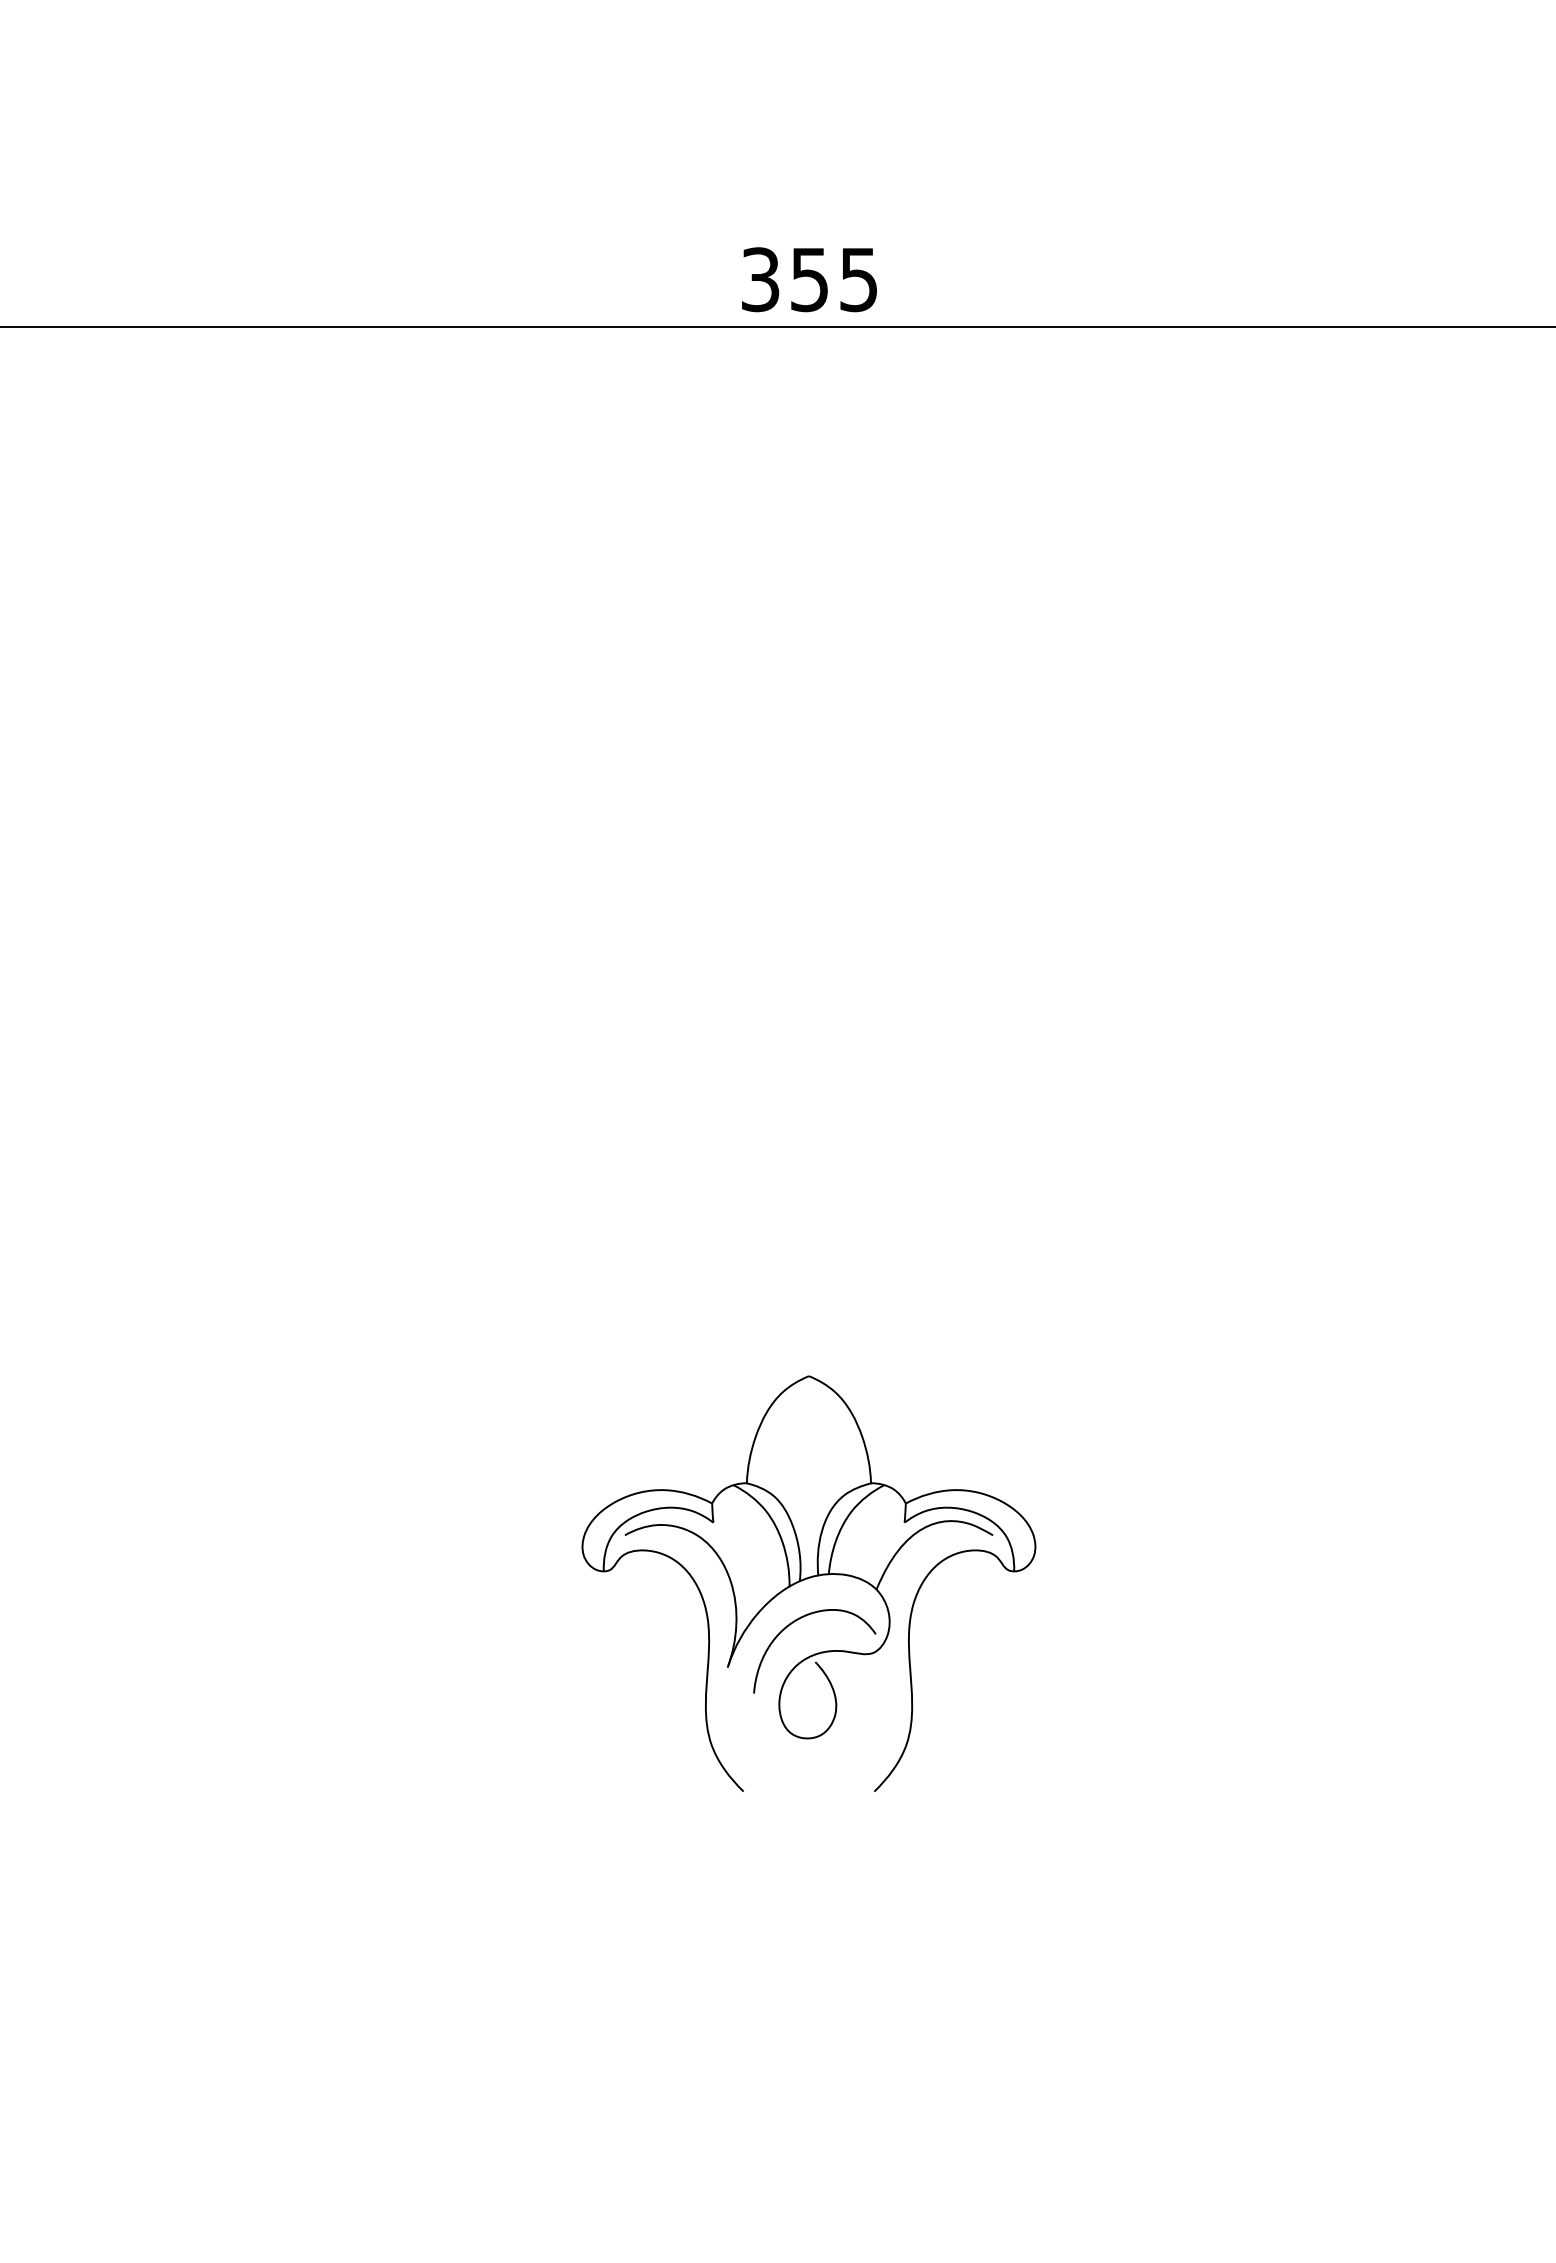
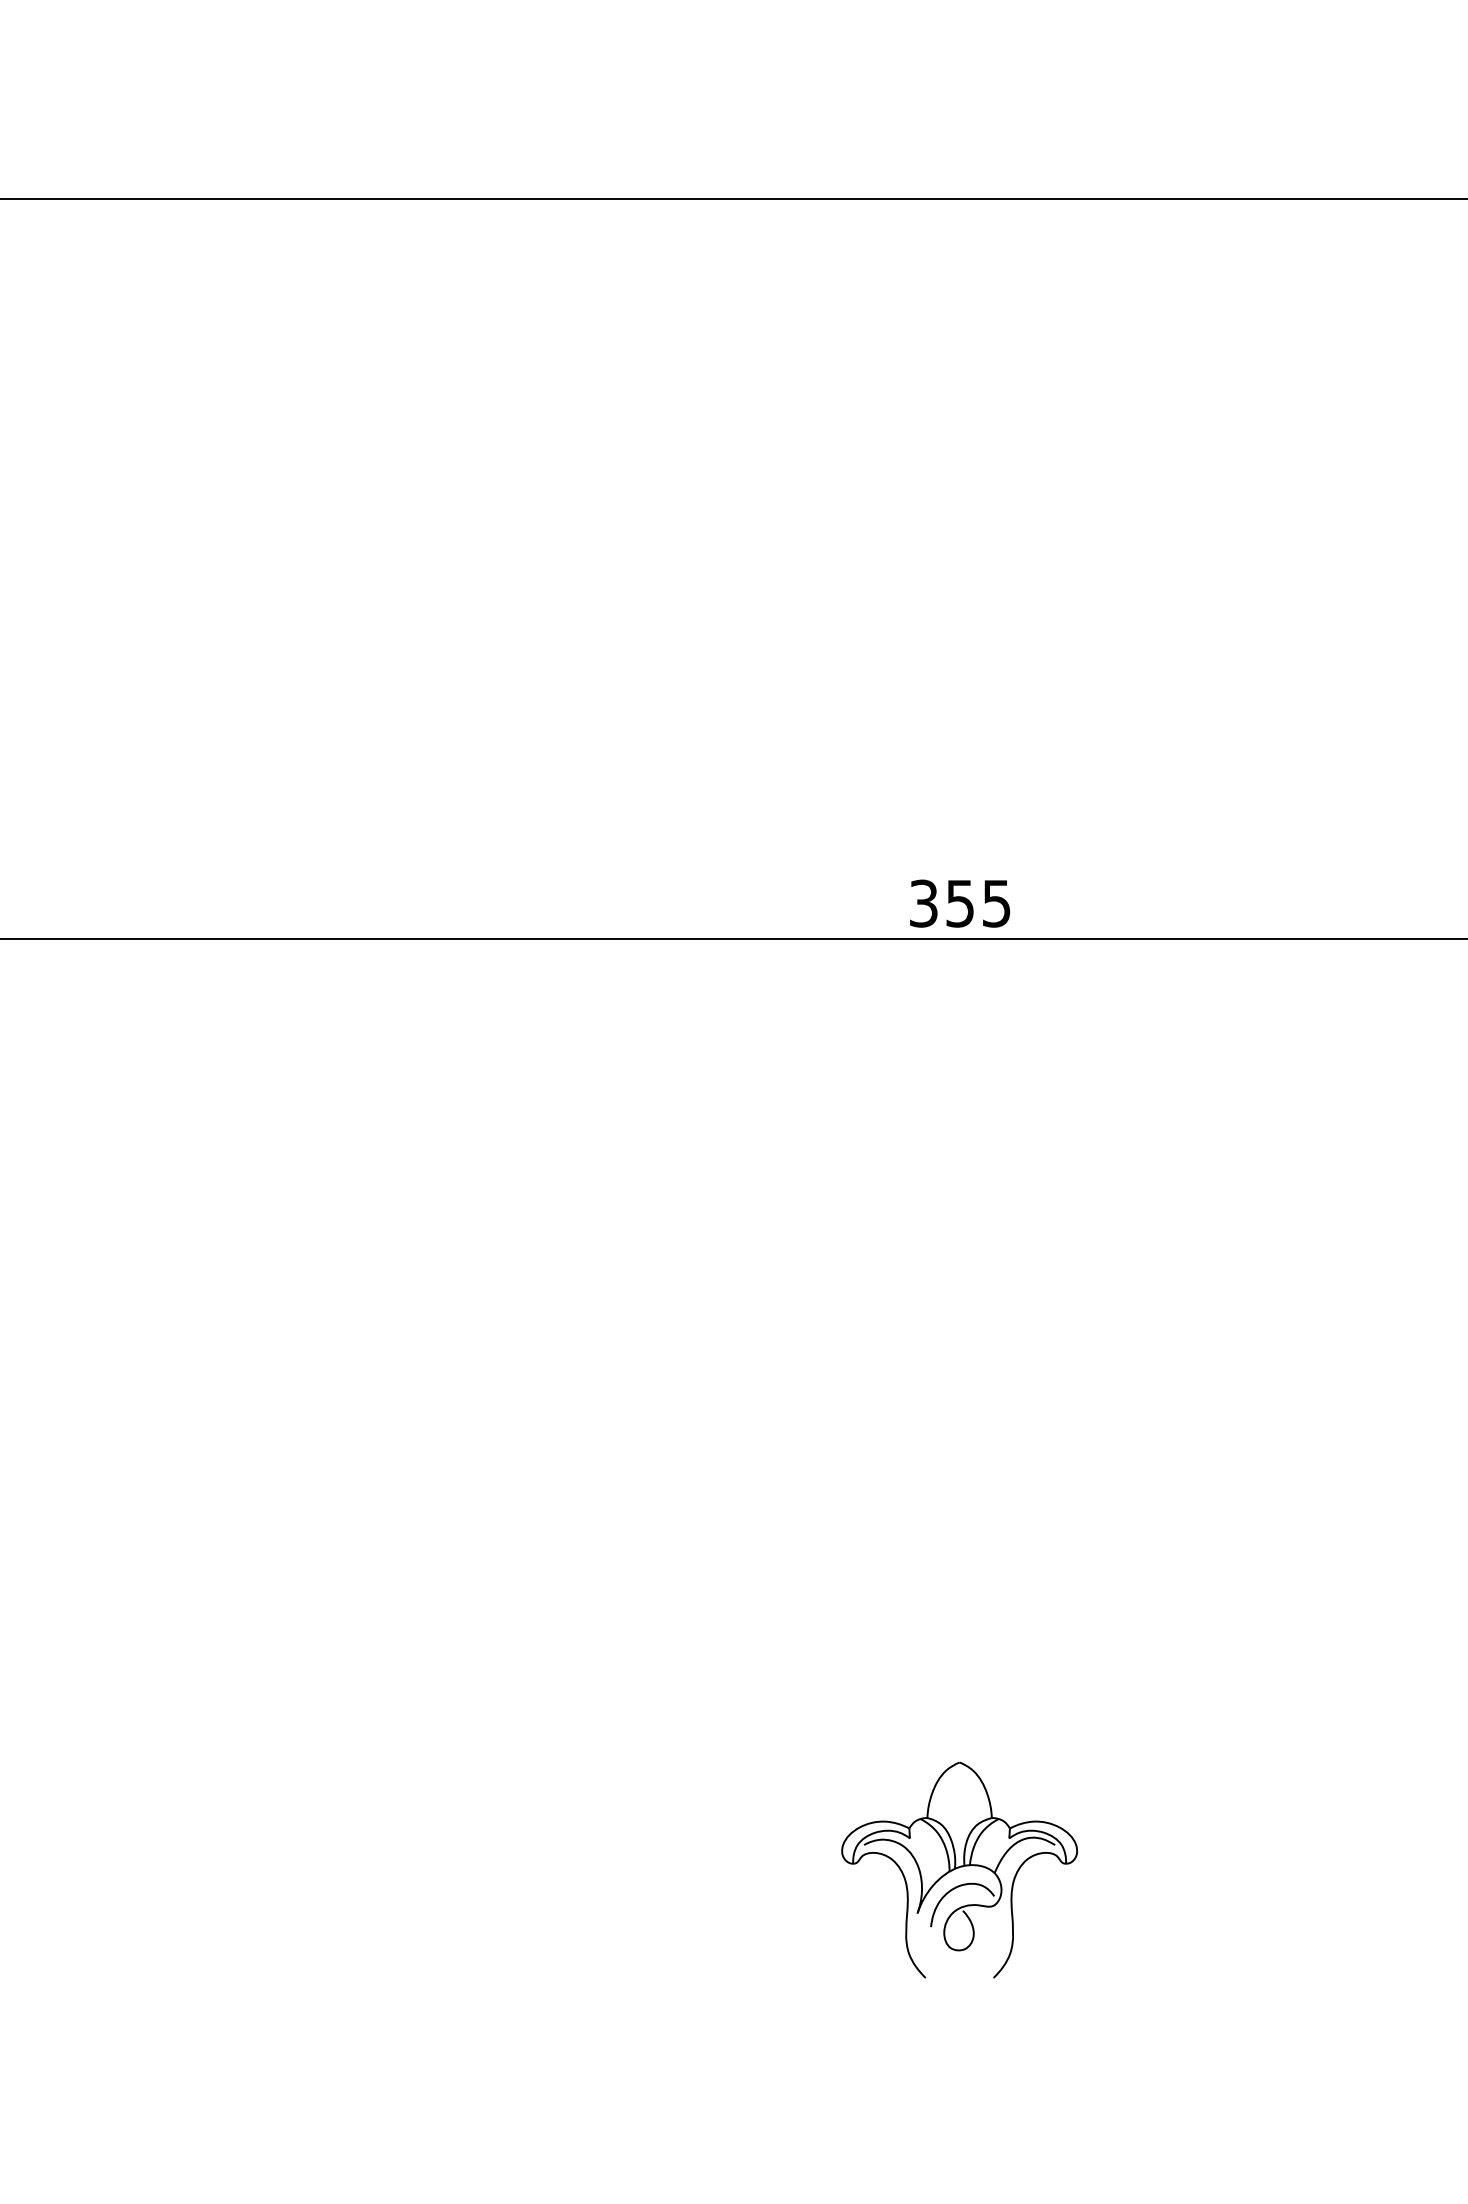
part: (808, 1582) -> (959, 1869), size x0.7

